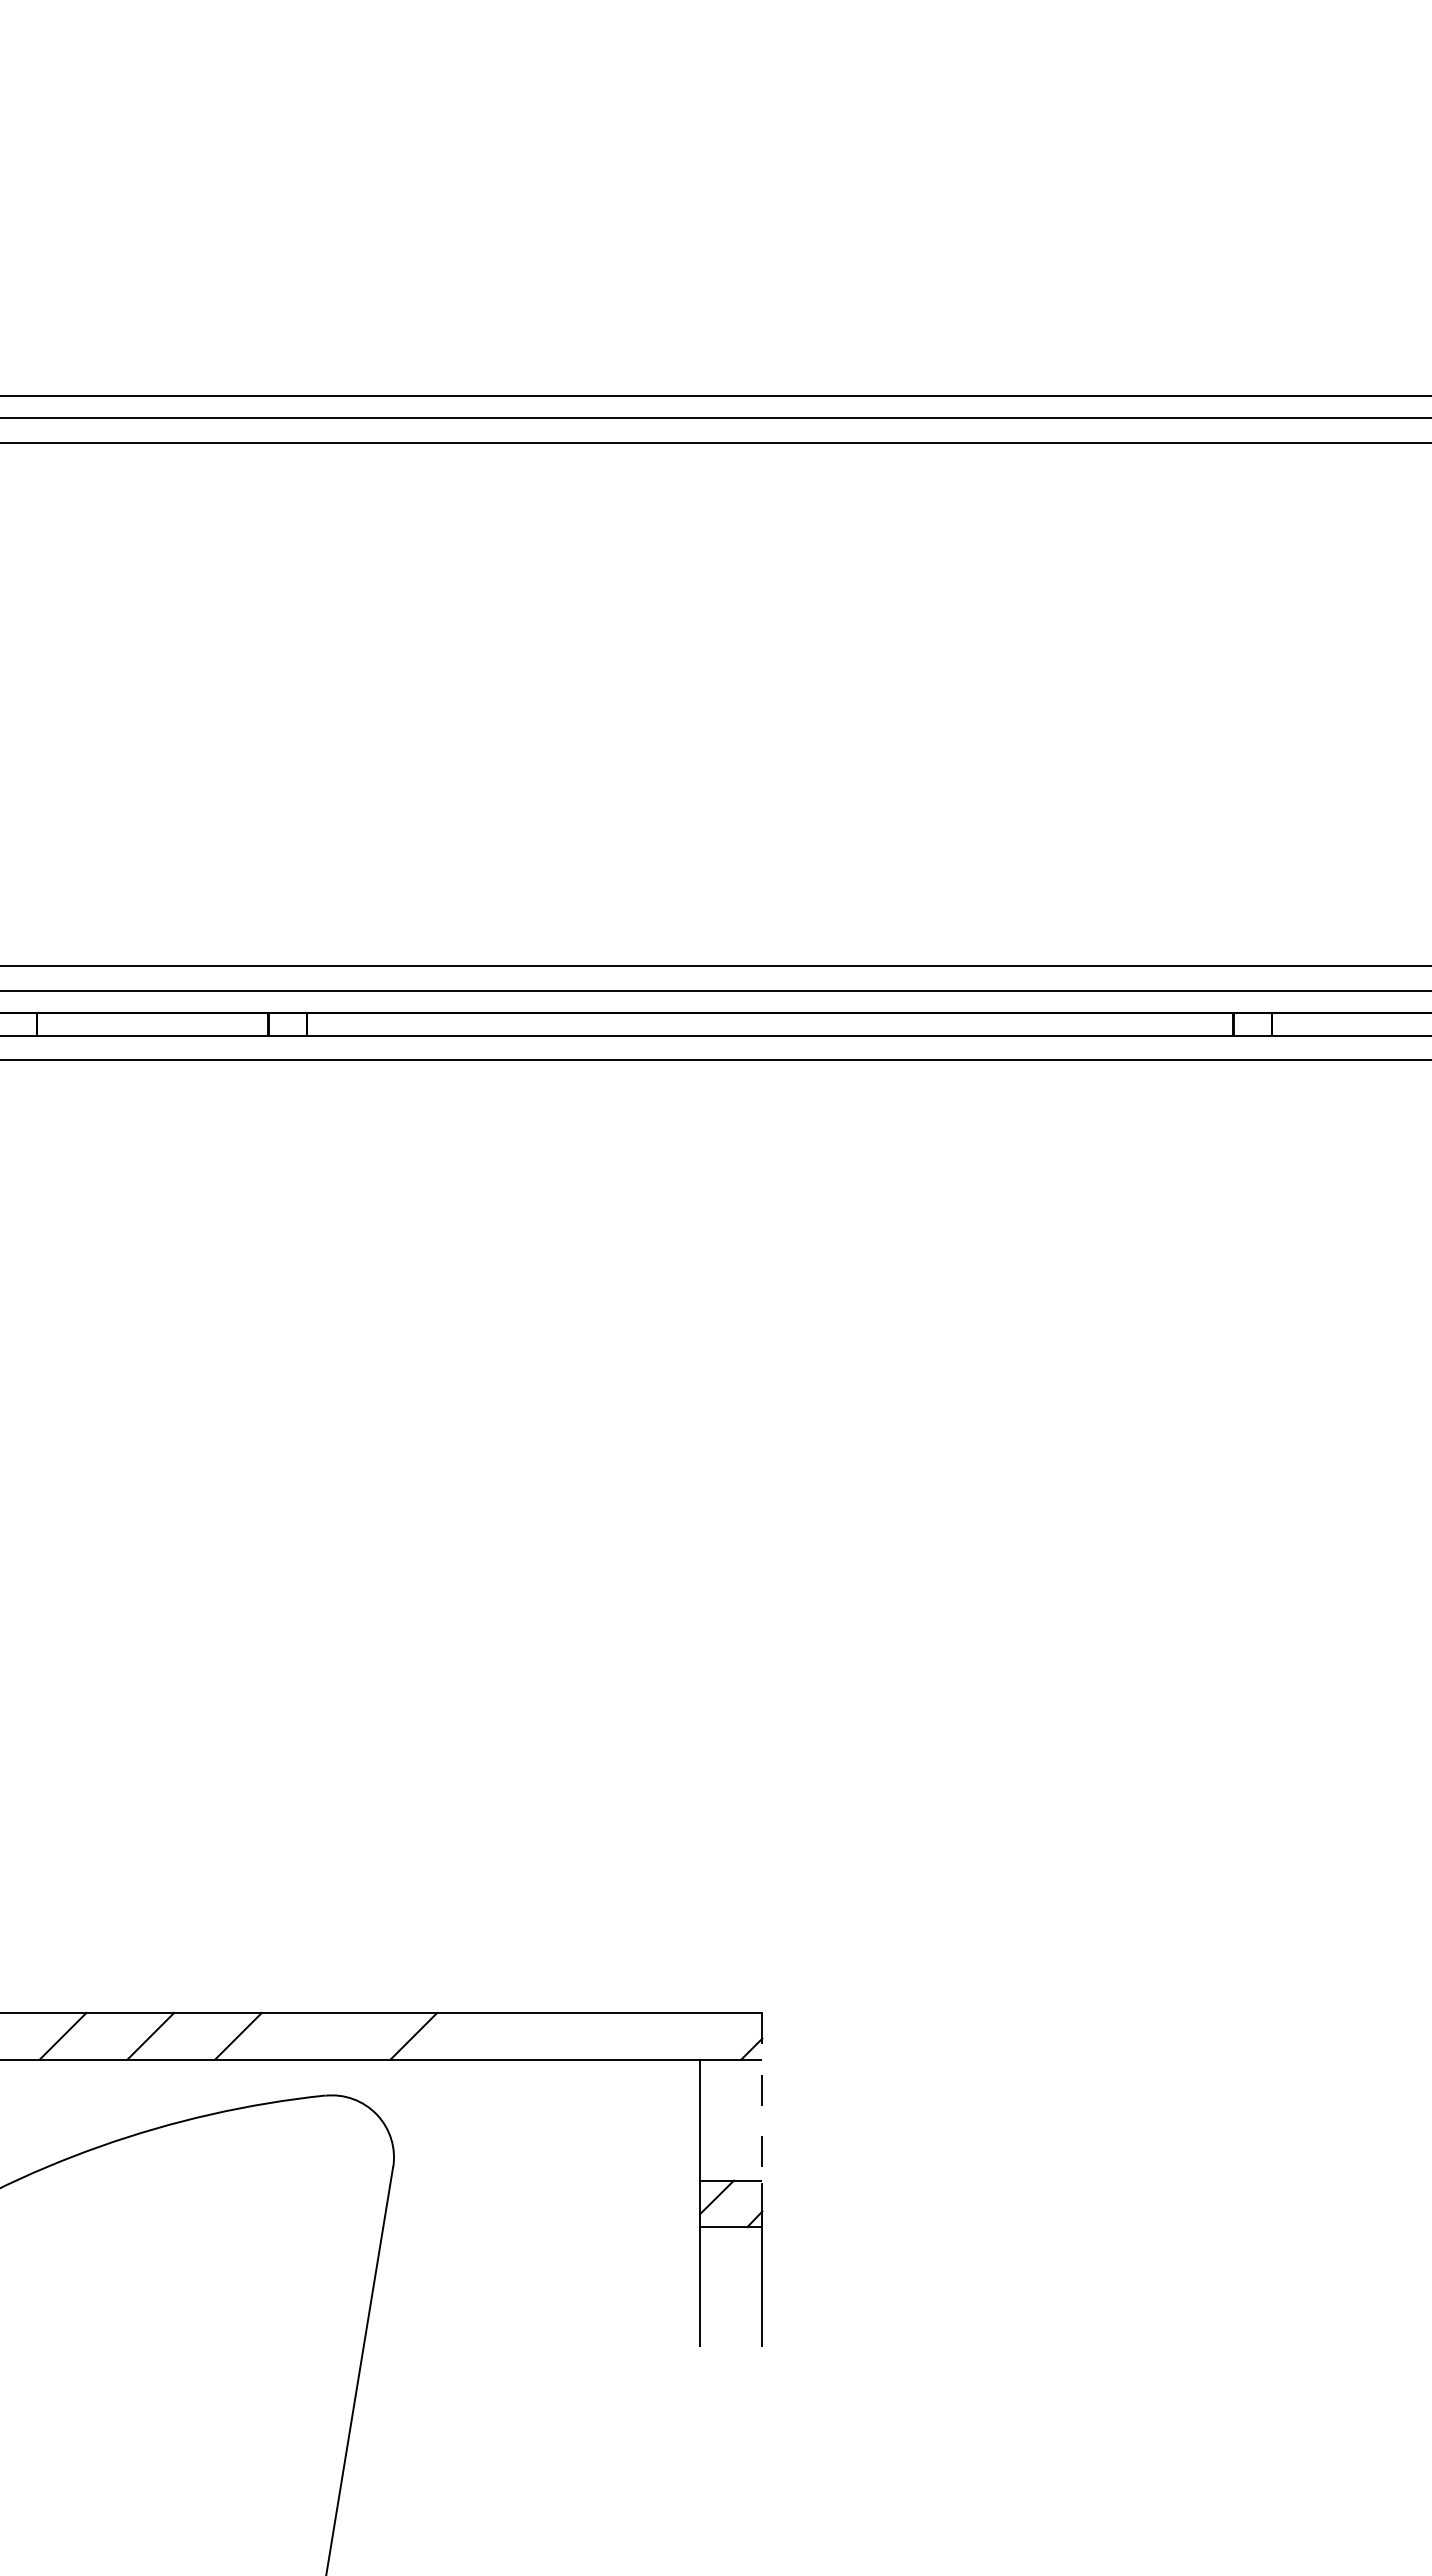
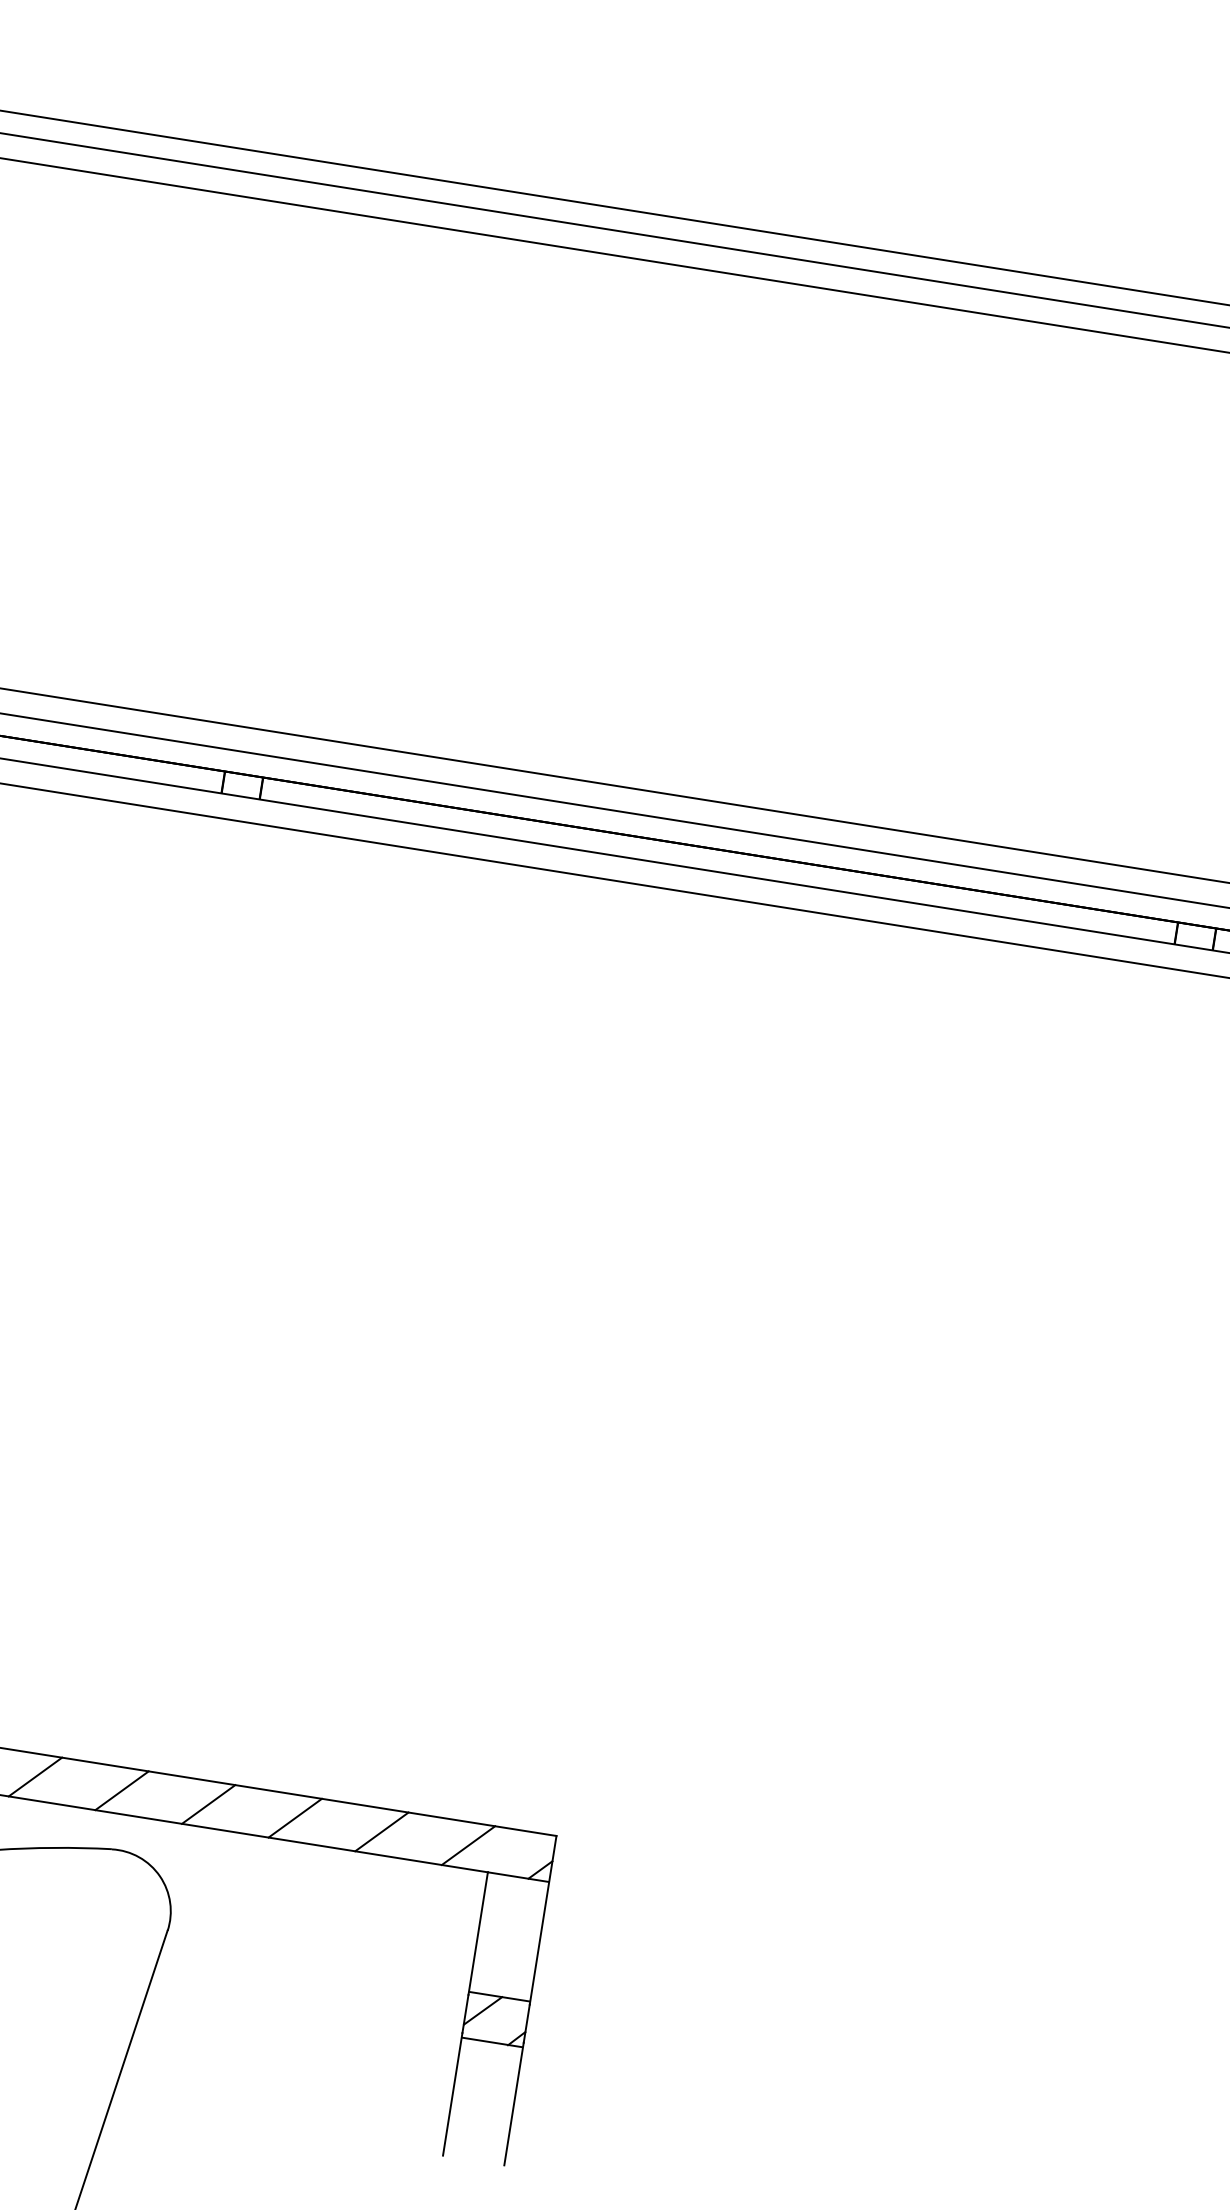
line: (325, 2035) -> (121, 1789), added
line: (501, 2035) -> (295, 1817), added
line: (589, 2035) -> (382, 1831), added
line: (676, 2035) -> (468, 1844), added
line: (762, 2098) -> (543, 1920), dashed -> solid

